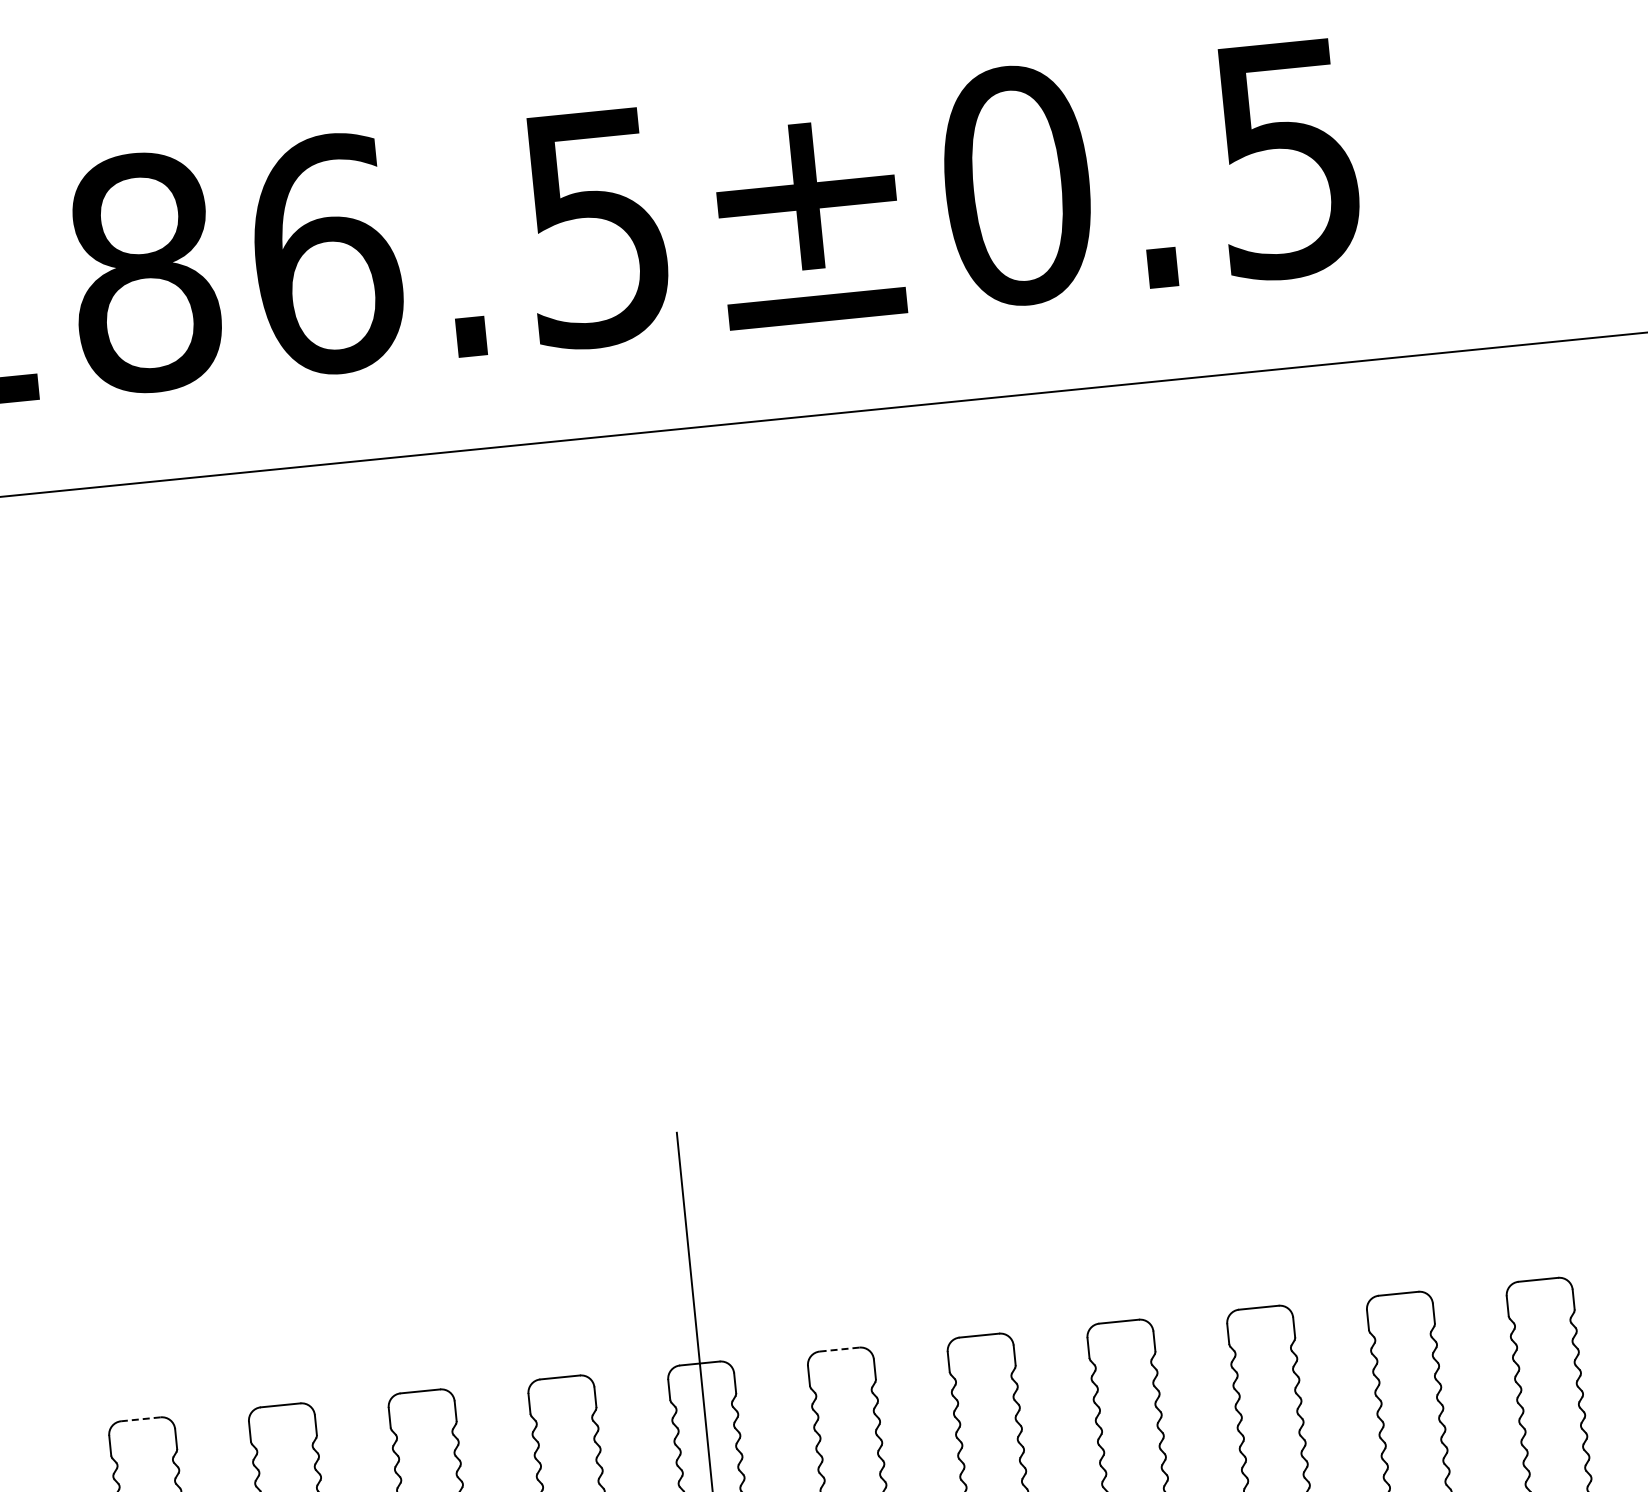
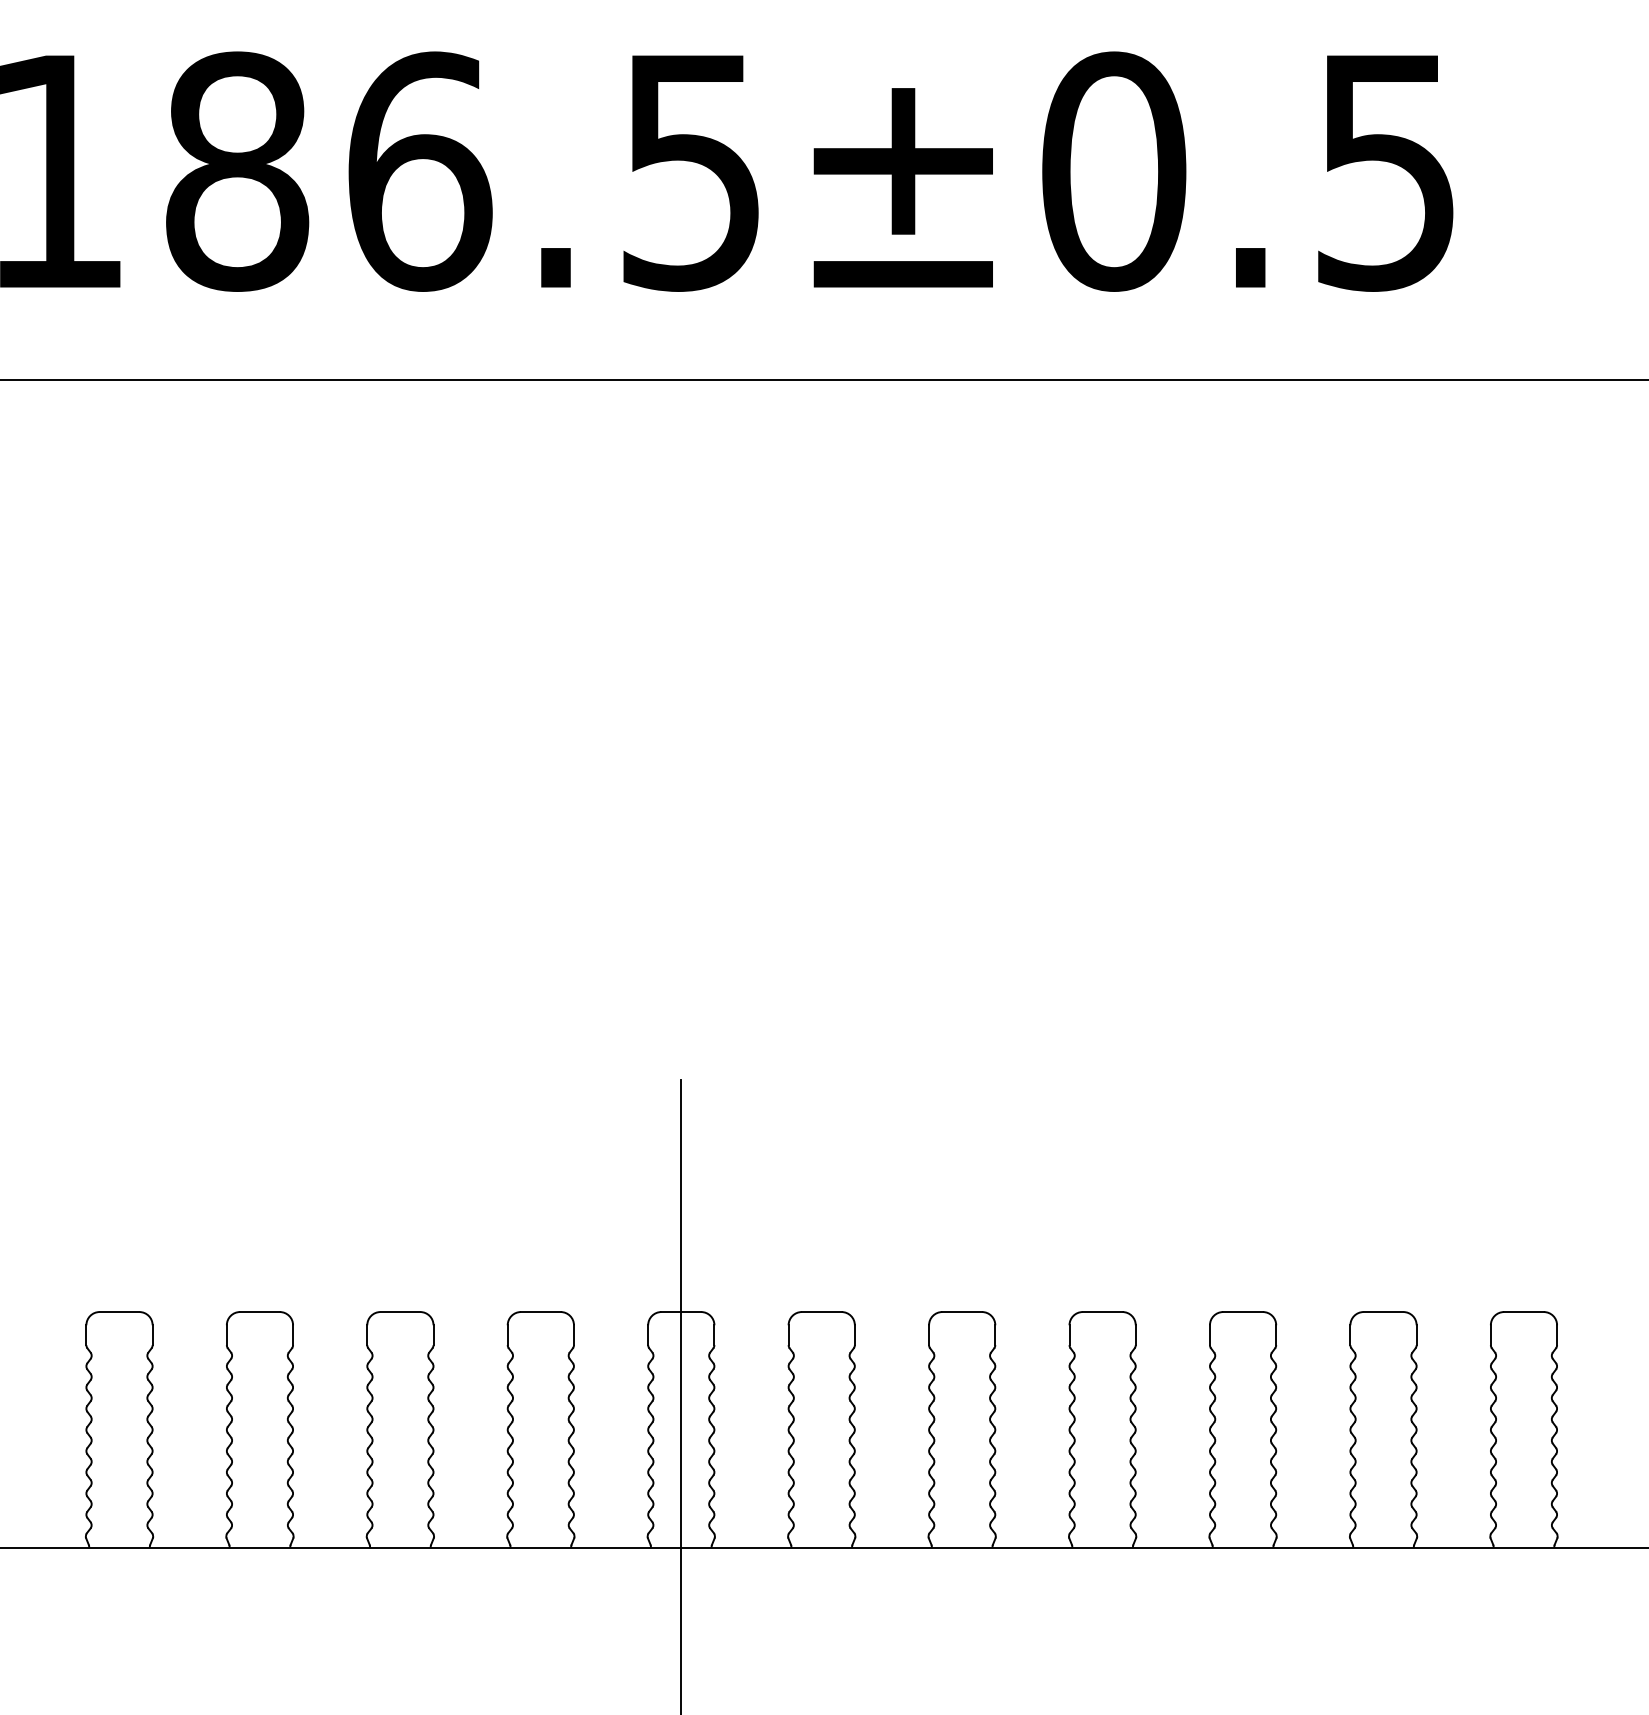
line: (839, 1350) -> (821, 1312), dashed -> solid
line: (140, 1419) -> (119, 1312), dashed -> solid

